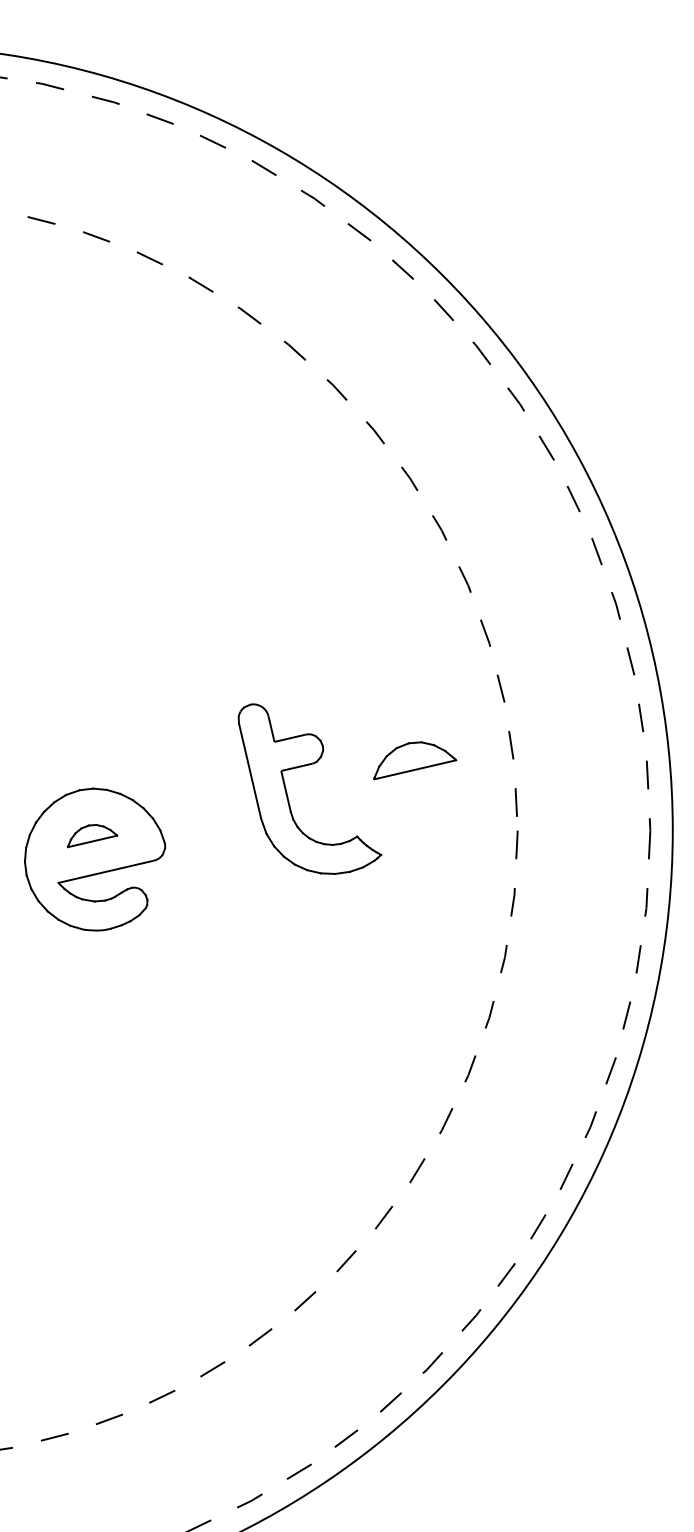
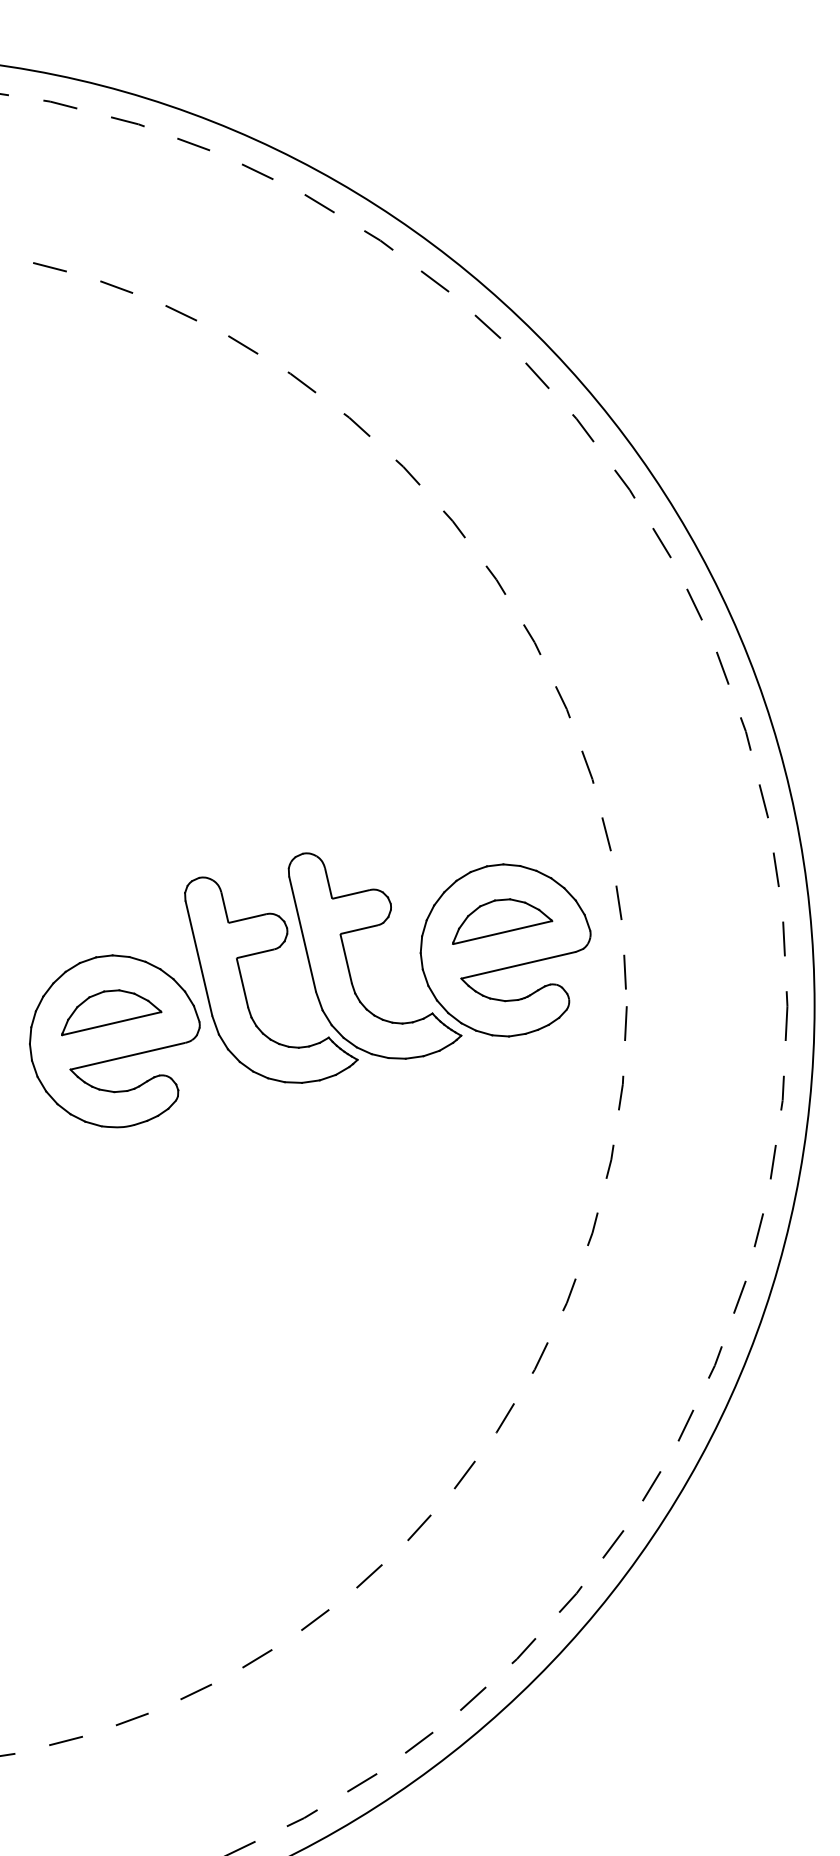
part: (417, 784) -> (505, 950), added
part: (220, 786) -> (266, 952), added
part: (92, 835) -> (111, 1012), size x1.67

